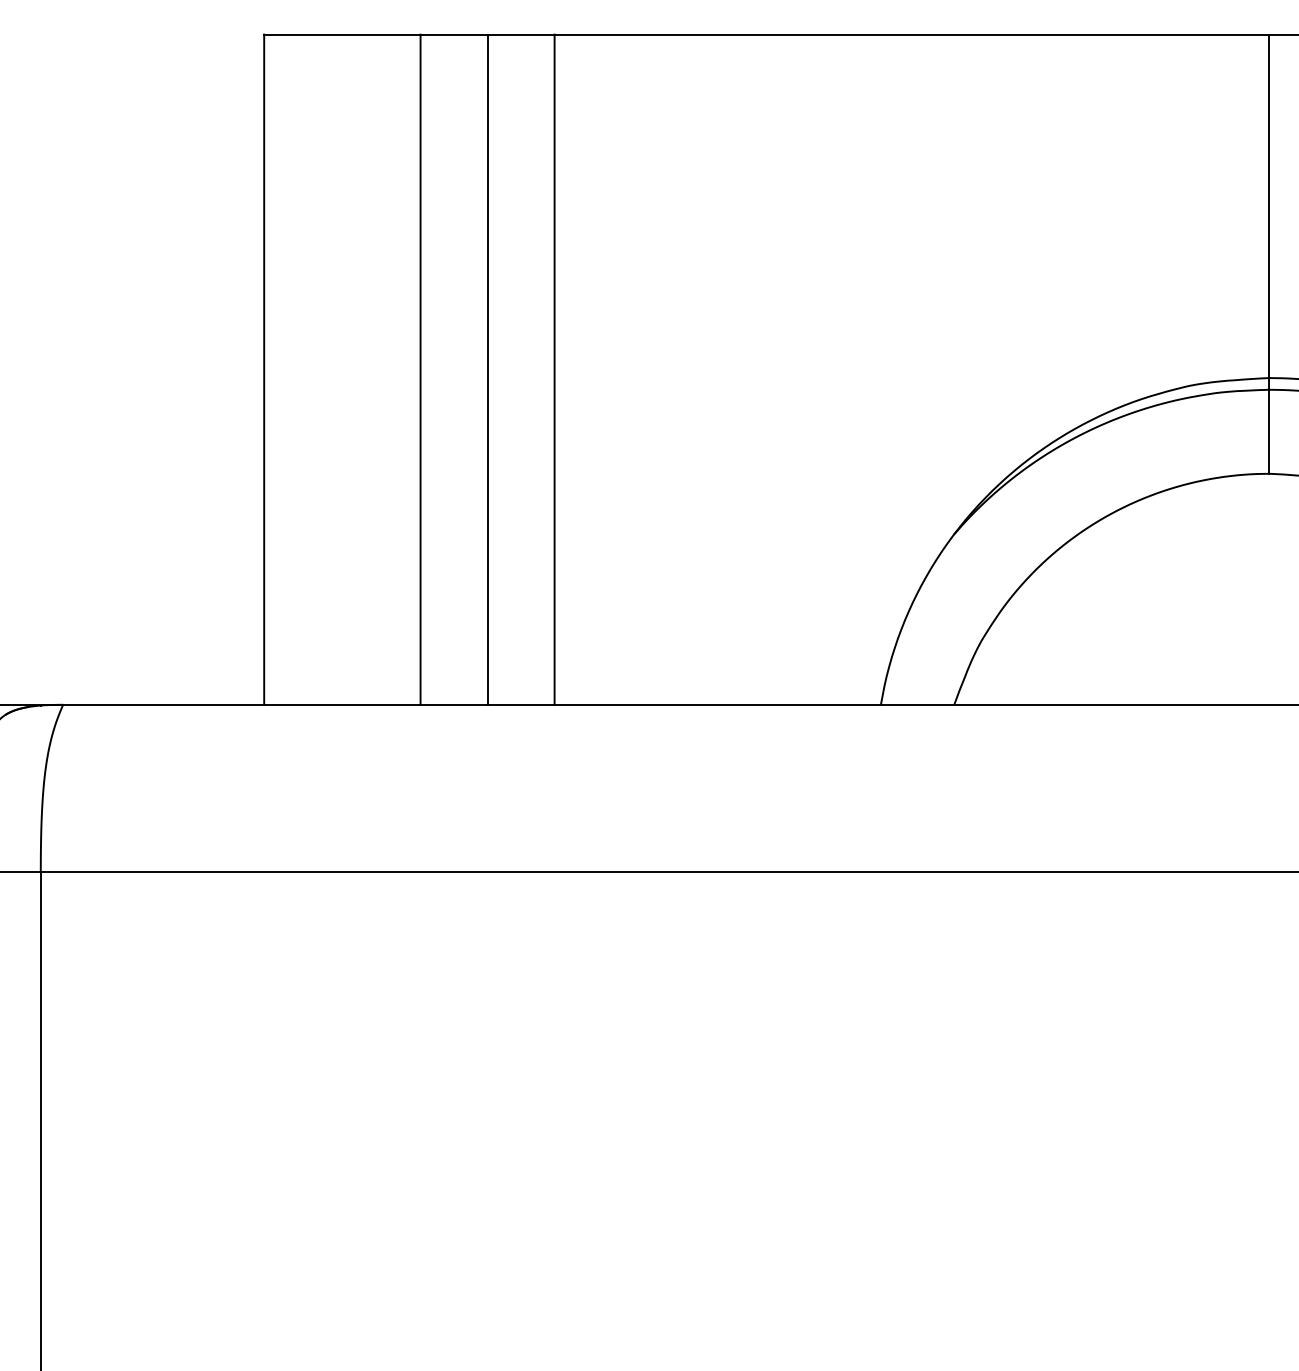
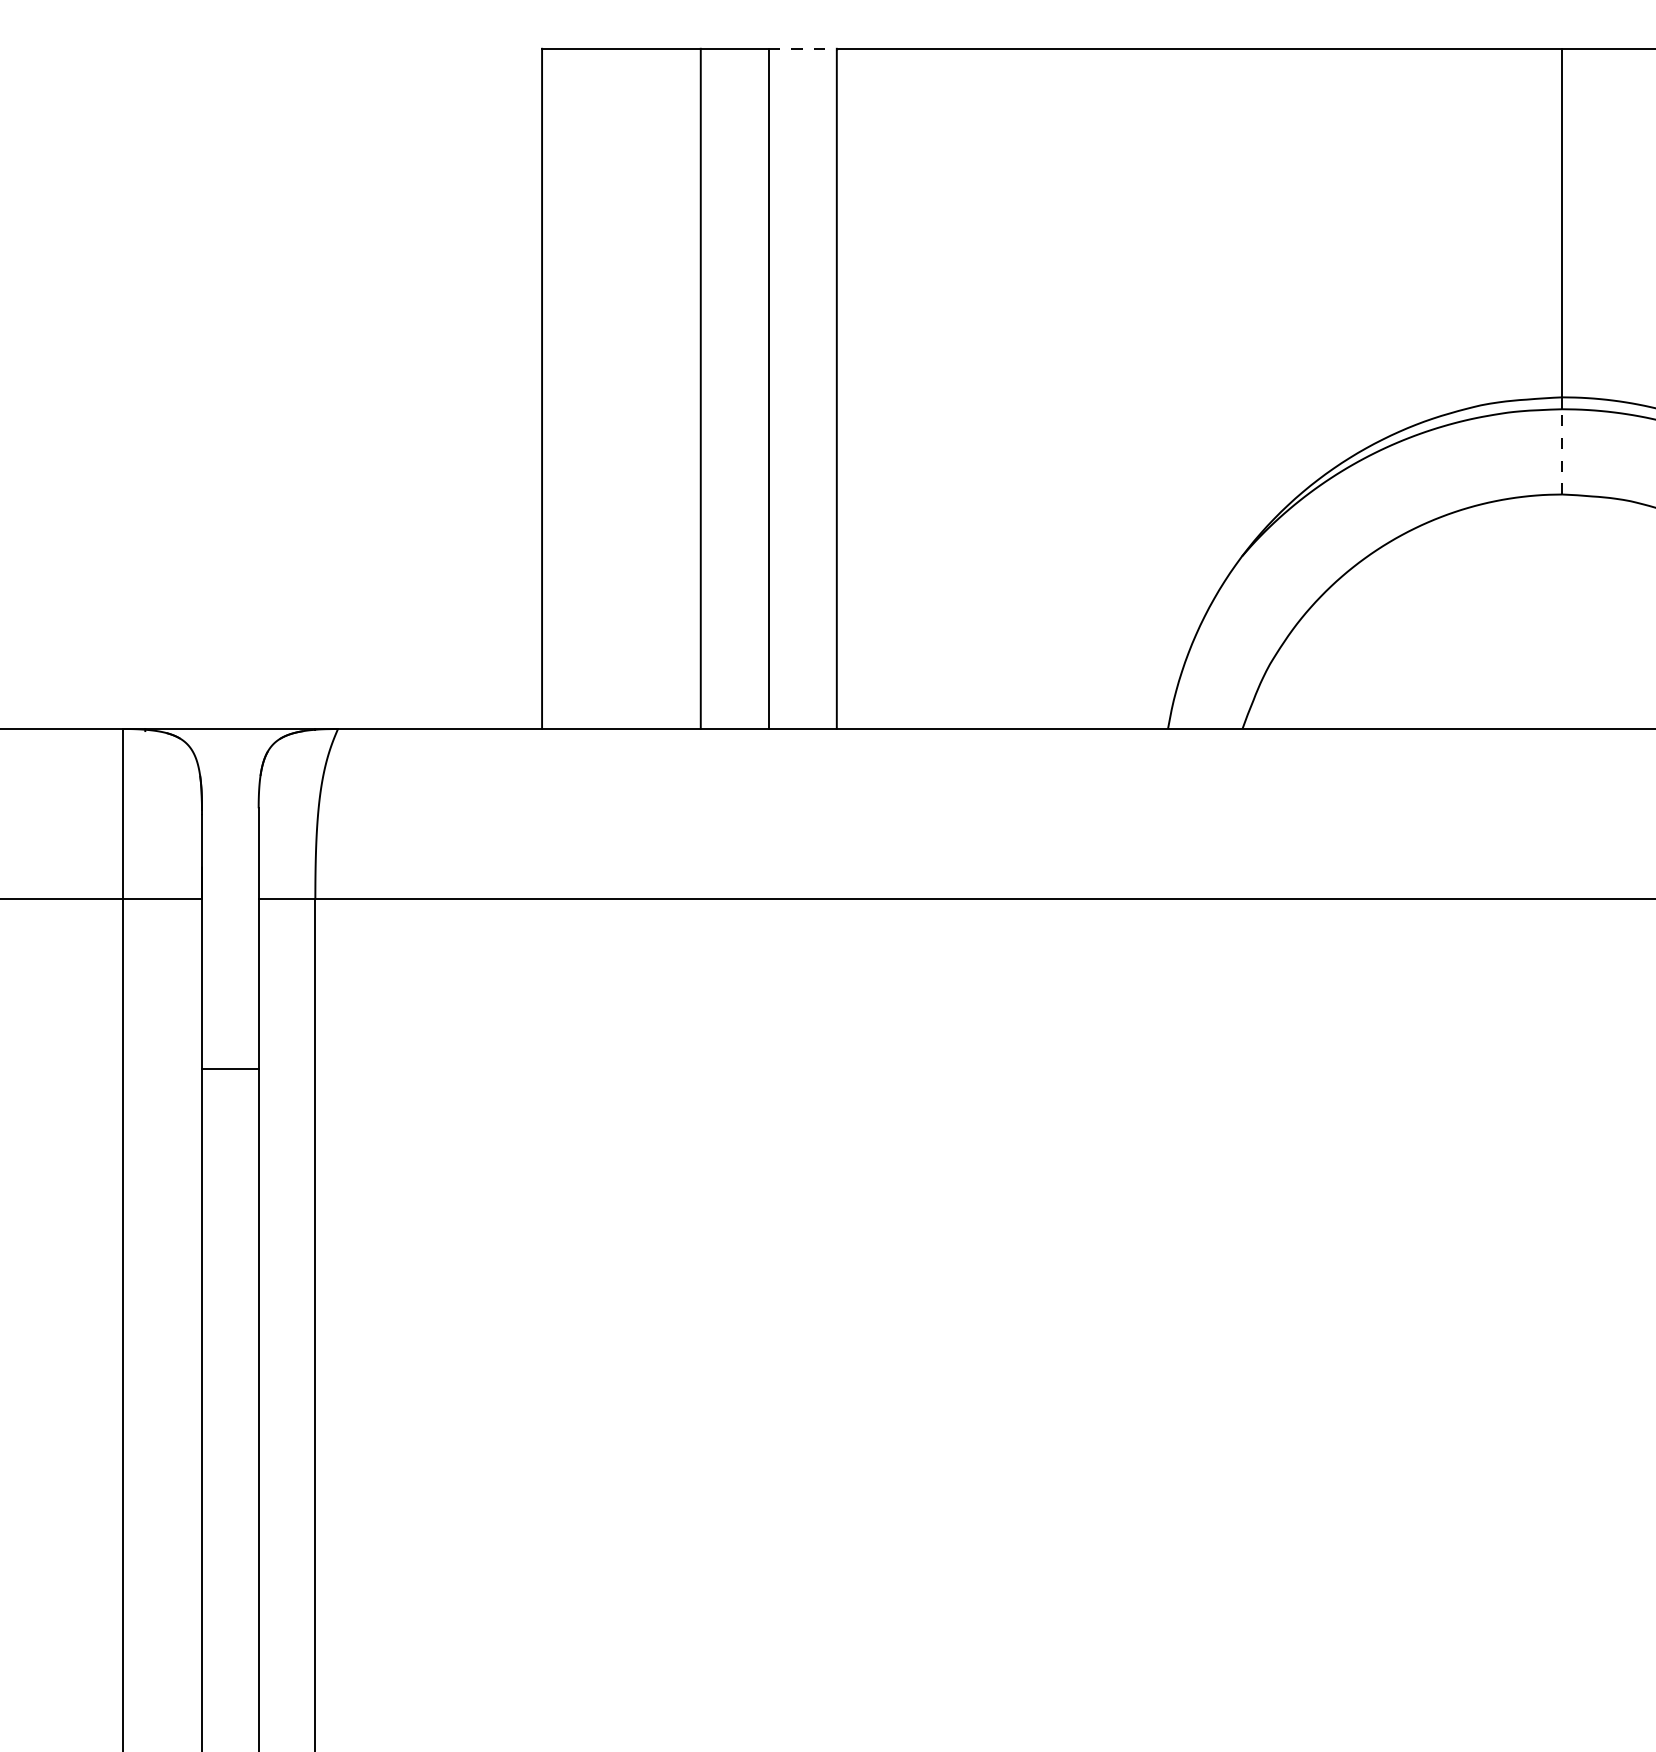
line: (521, 34) -> (803, 48), solid -> dashed
line: (1269, 431) -> (1562, 451), solid -> dashed

